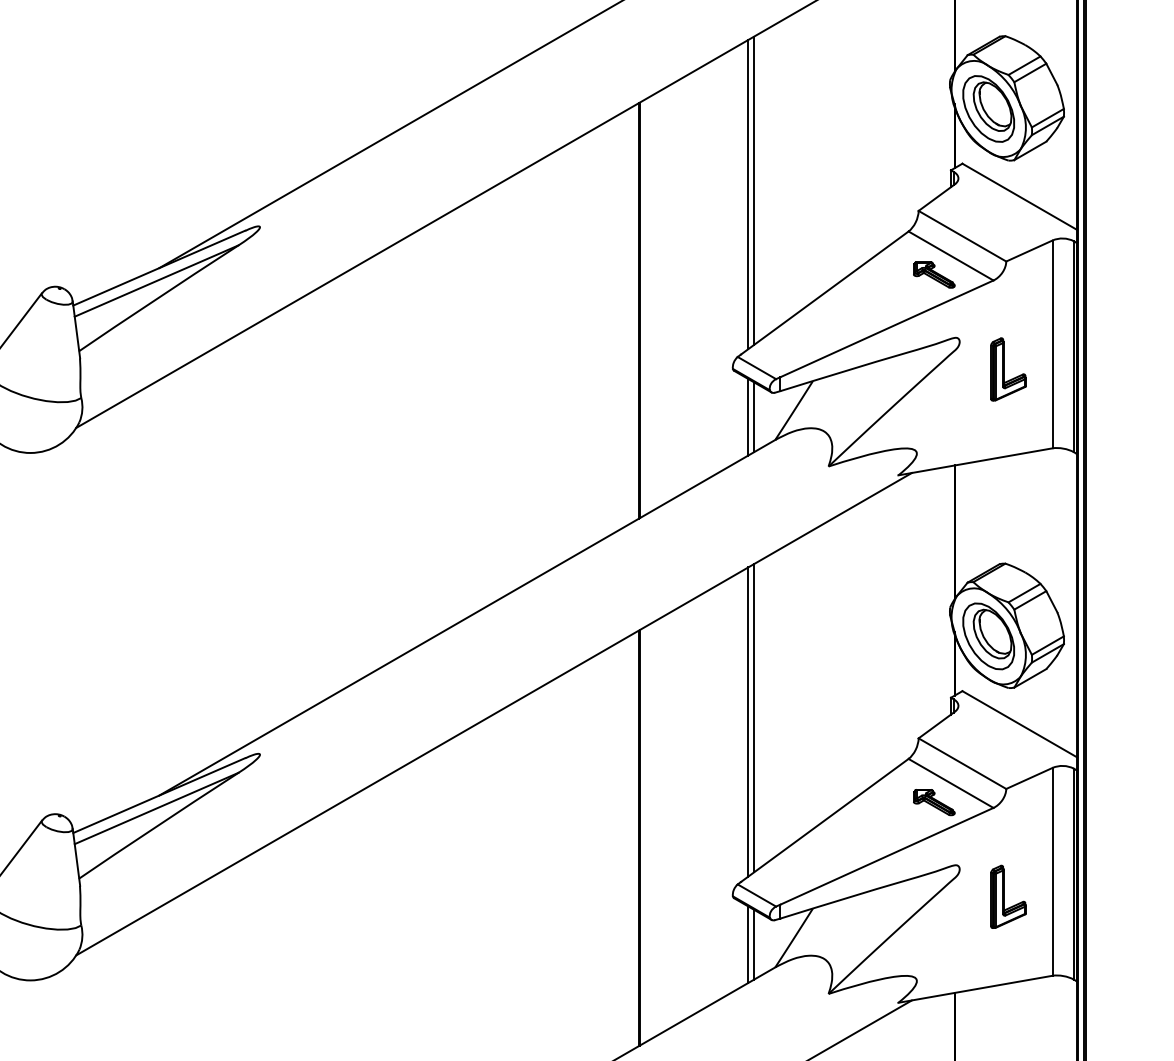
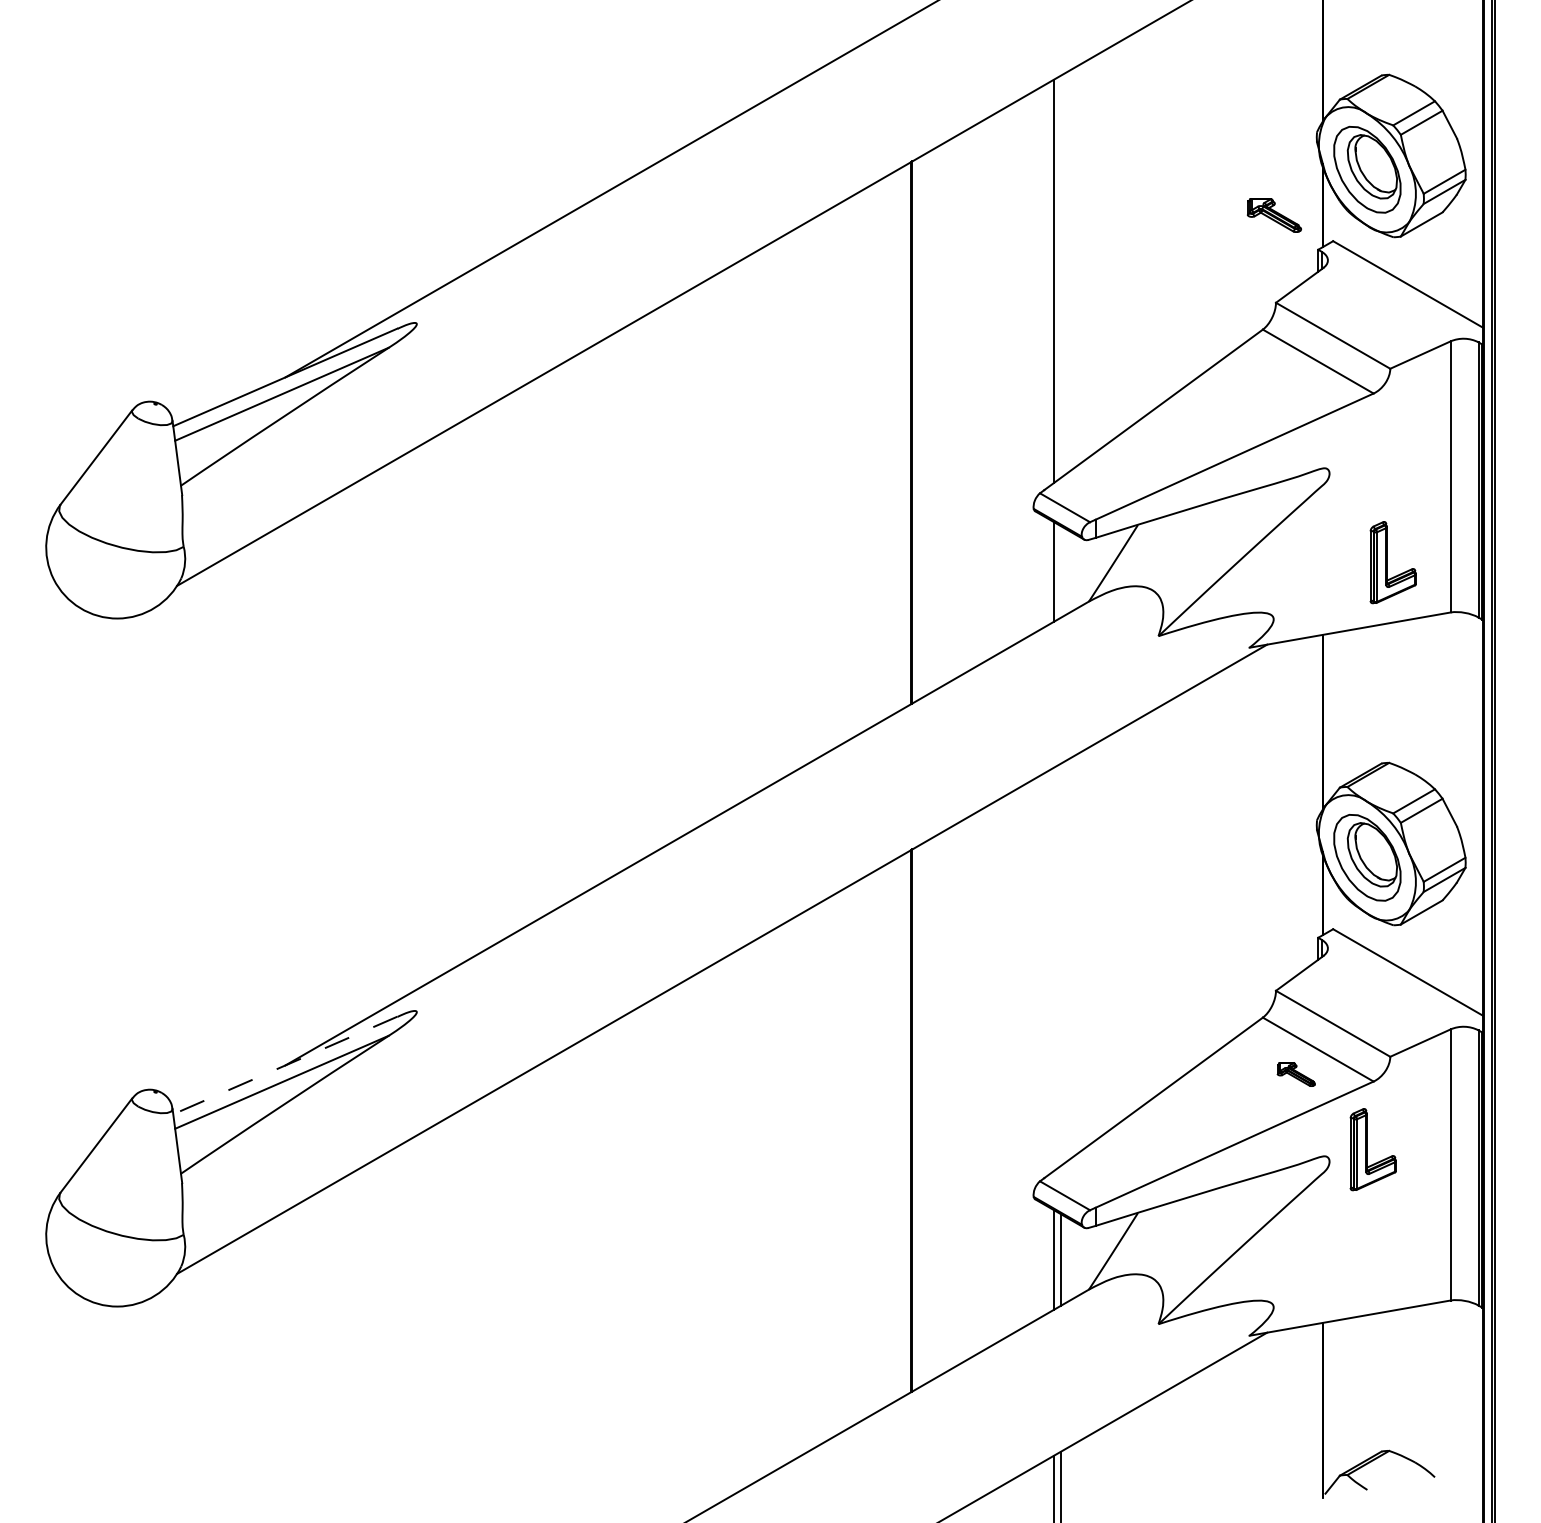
line: (754, 190) -> (1061, 276), removed
part: (934, 275) -> (1274, 215), moved
part: (1007, 369) -> (1392, 562), moved
line: (754, 416) -> (1061, 571), removed
line: (754, 718) -> (1061, 964), removed
line: (748, 722) -> (1053, 969), removed
line: (158, 795) -> (284, 1065), solid -> dashed
part: (933, 802) -> (1295, 1074), size x0.7
part: (1007, 896) -> (1372, 1149), moved

